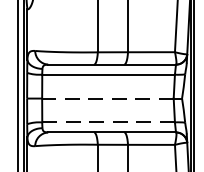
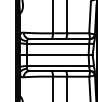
line: (107, 99) -> (57, 55), dashed -> solid
line: (109, 123) -> (58, 66), dashed -> solid

